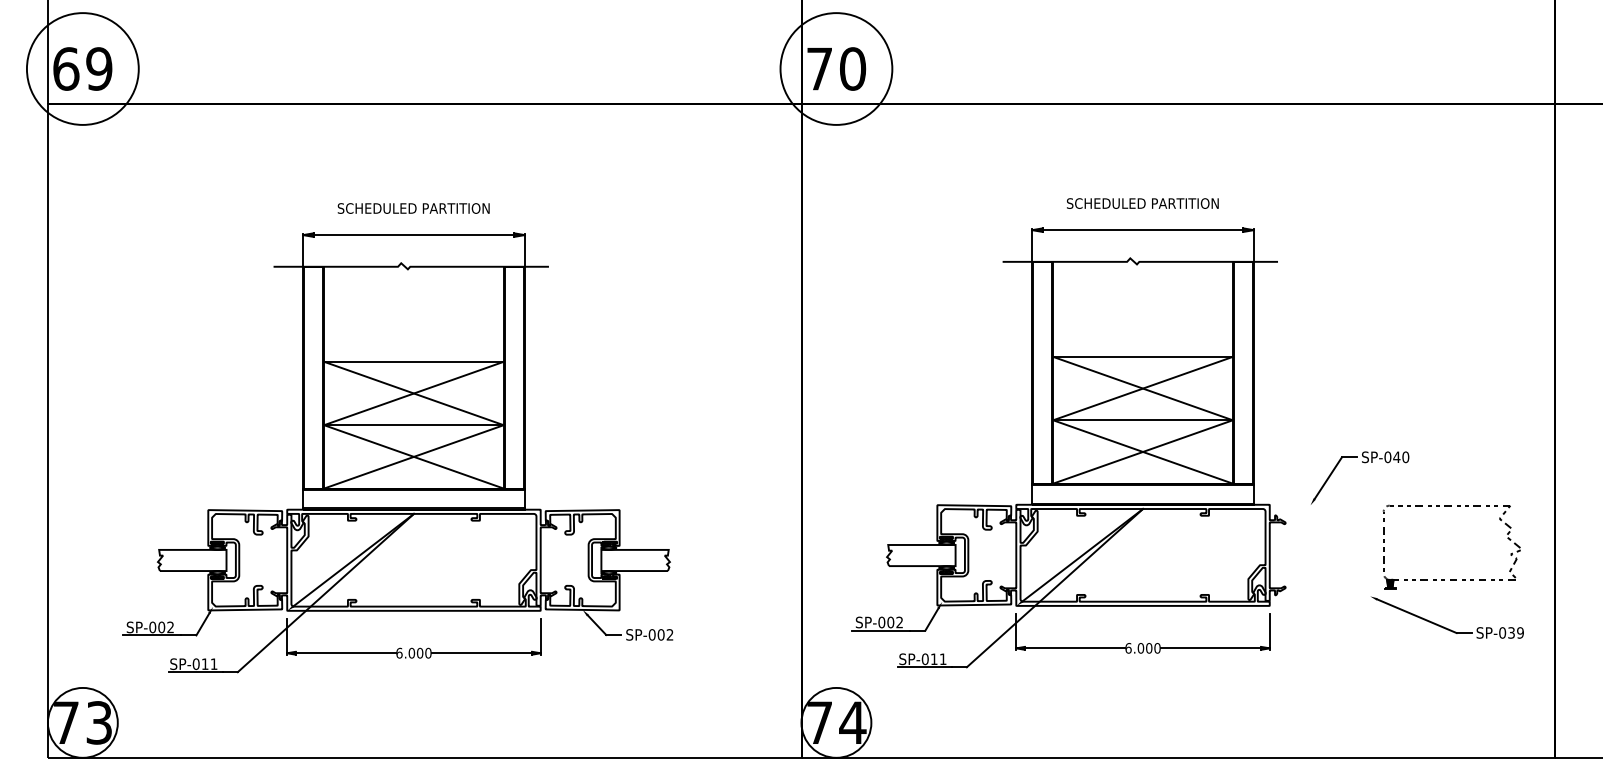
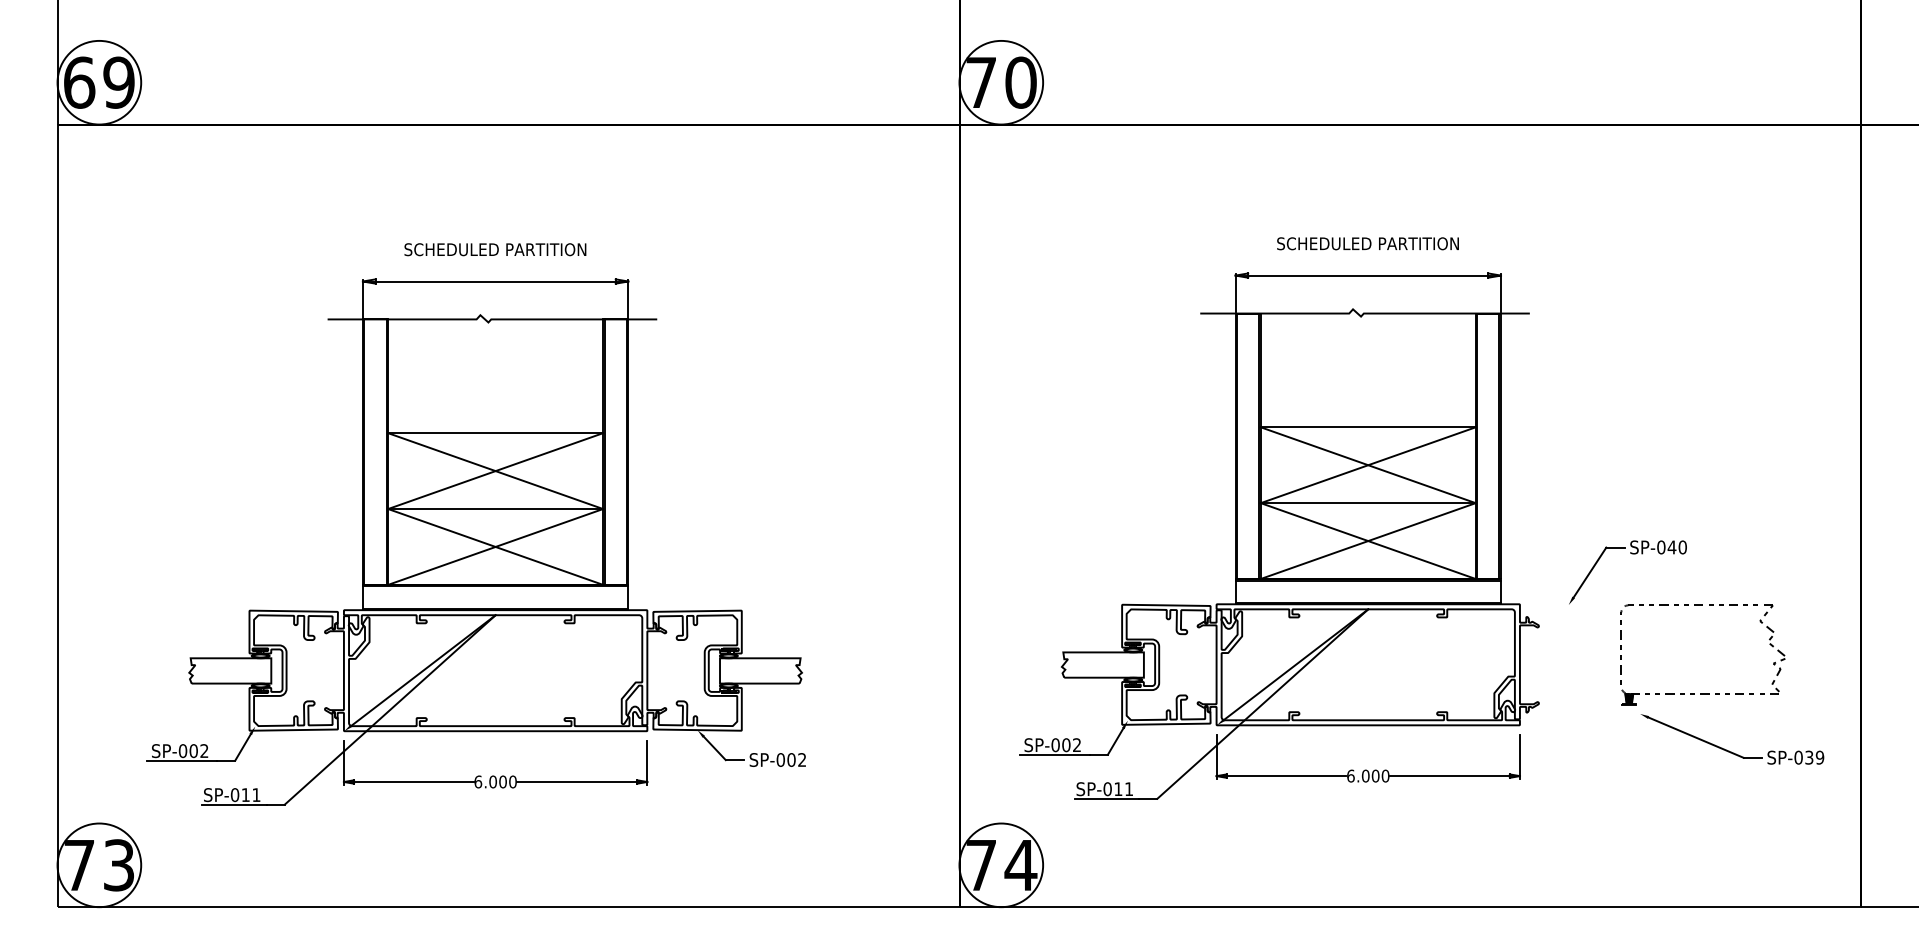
circle: (82, 68) -> (99, 82), size x0.62
circle: (836, 68) -> (1001, 82), size x0.62
part: (1451, 579) -> (1702, 693), moved

